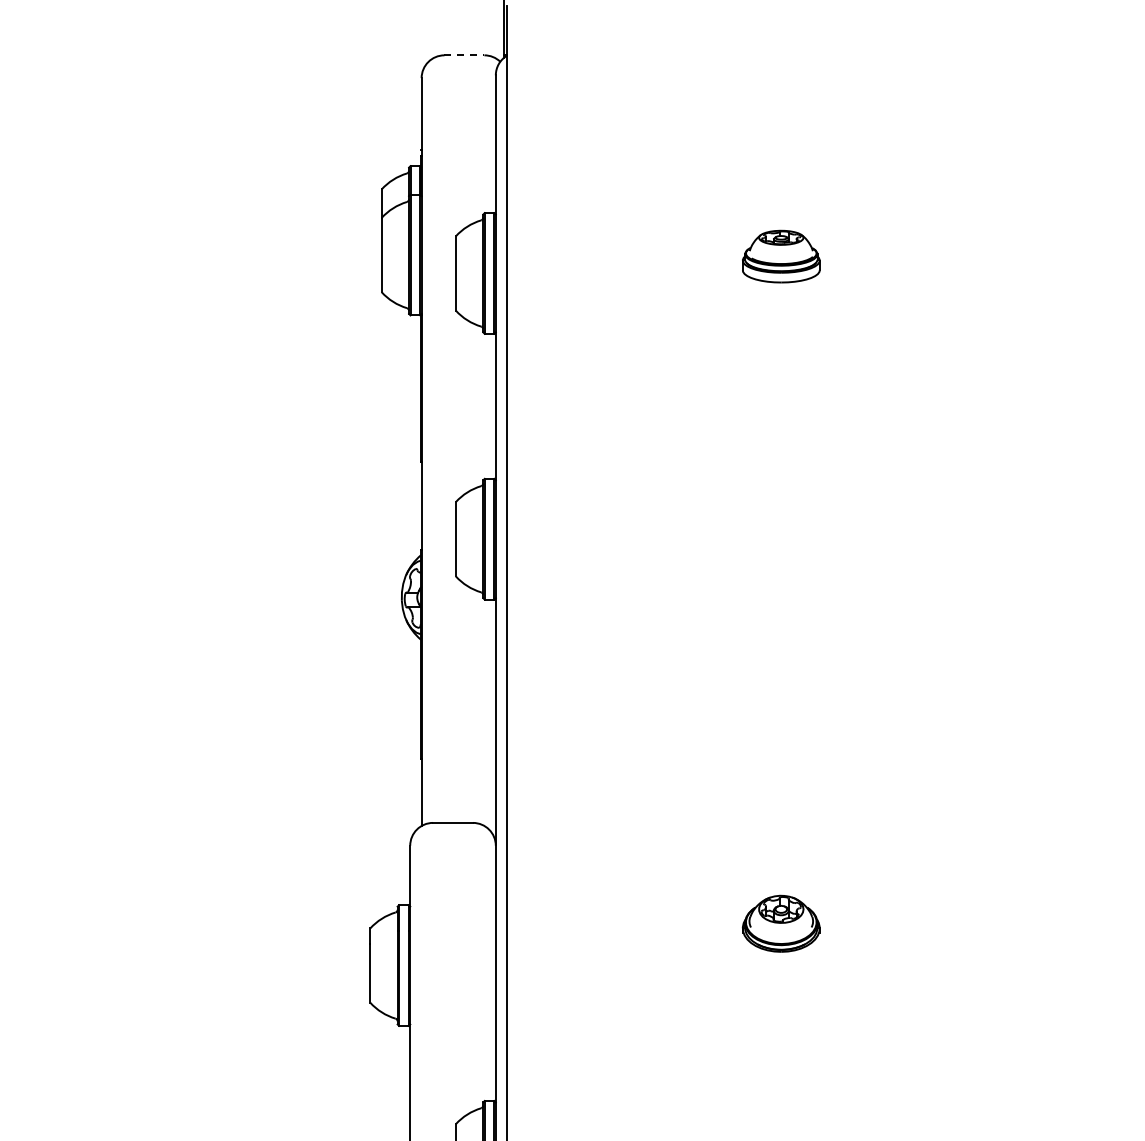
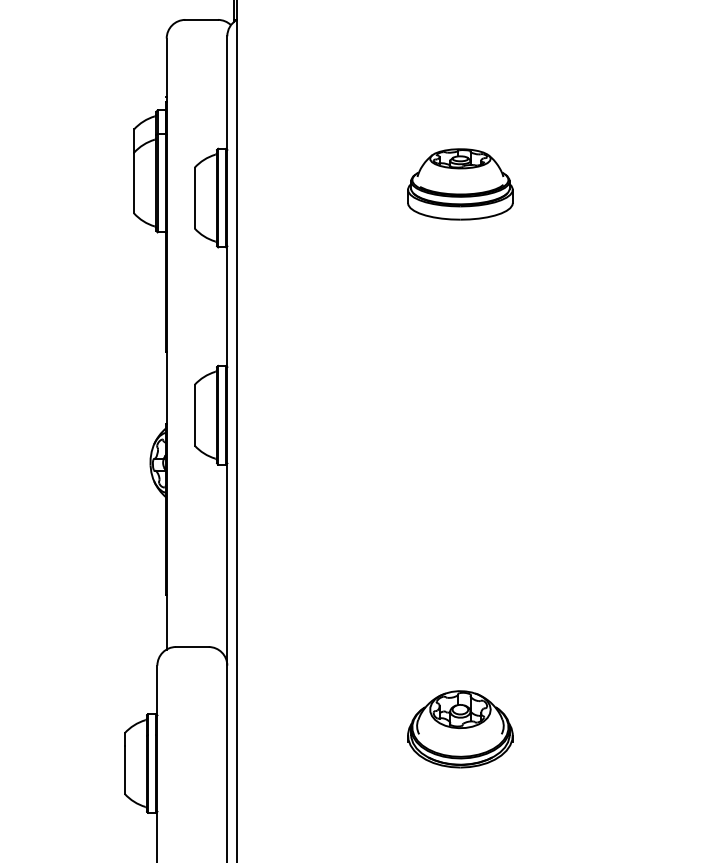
line: (464, 55) -> (201, 20), dashed -> solid
part: (781, 256) -> (460, 184), size x1.67
part: (781, 923) -> (460, 729), size x1.67

